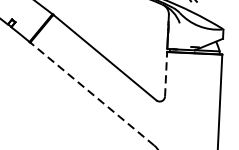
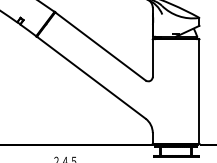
line: (165, 74) -> (152, 58), dashed -> solid
line: (91, 93) -> (90, 77), dashed -> solid

